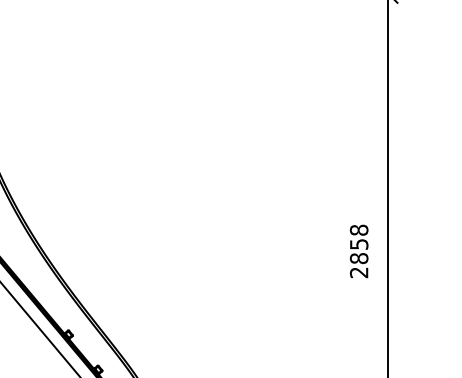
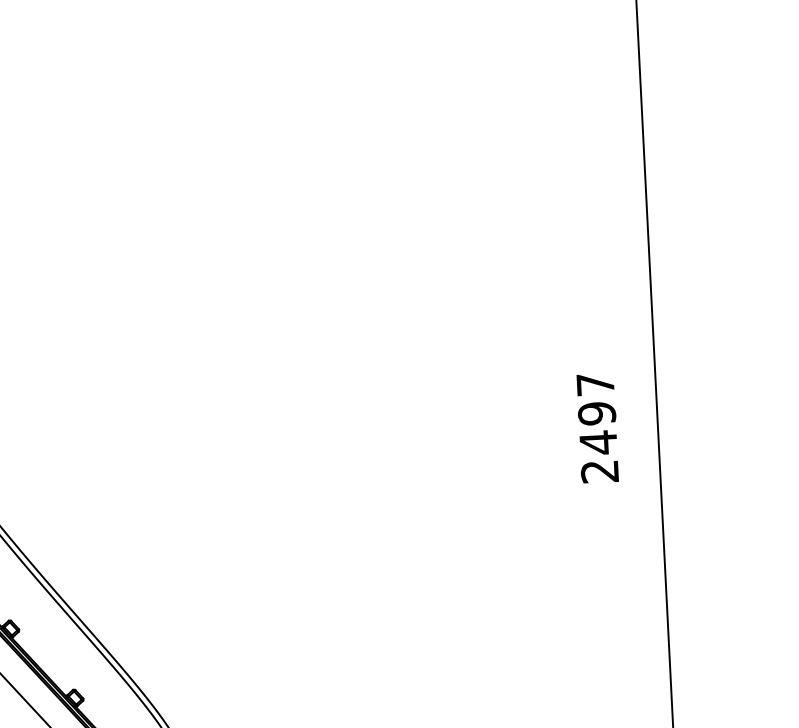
text: (358, 244) -> (595, 413), 2858 -> 2497

